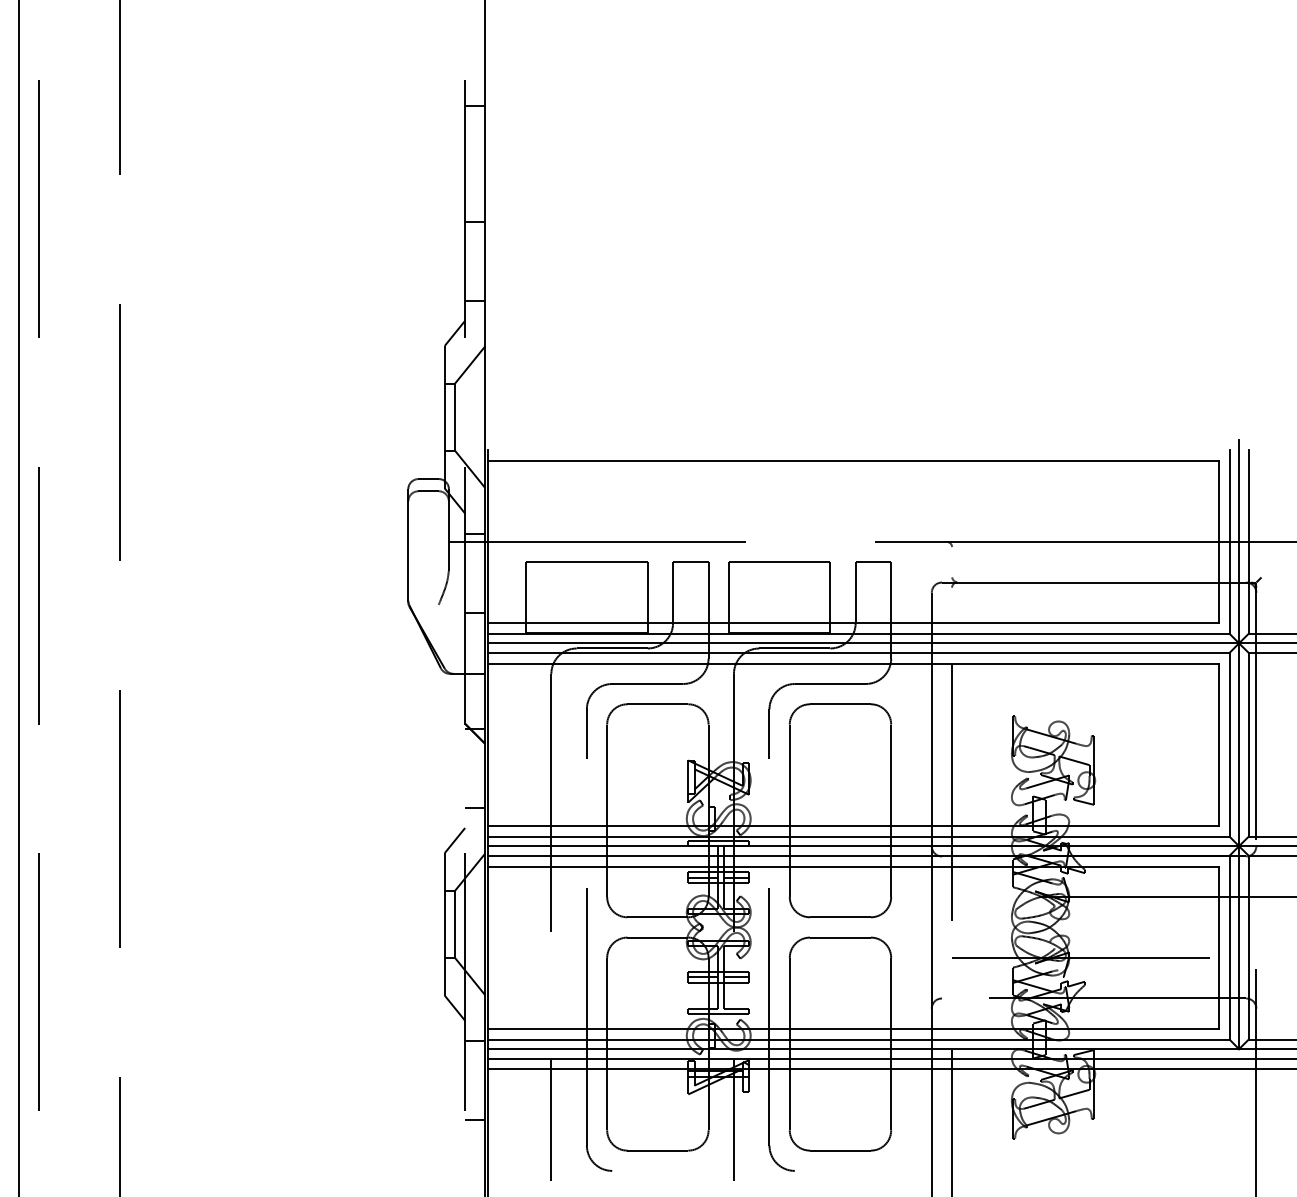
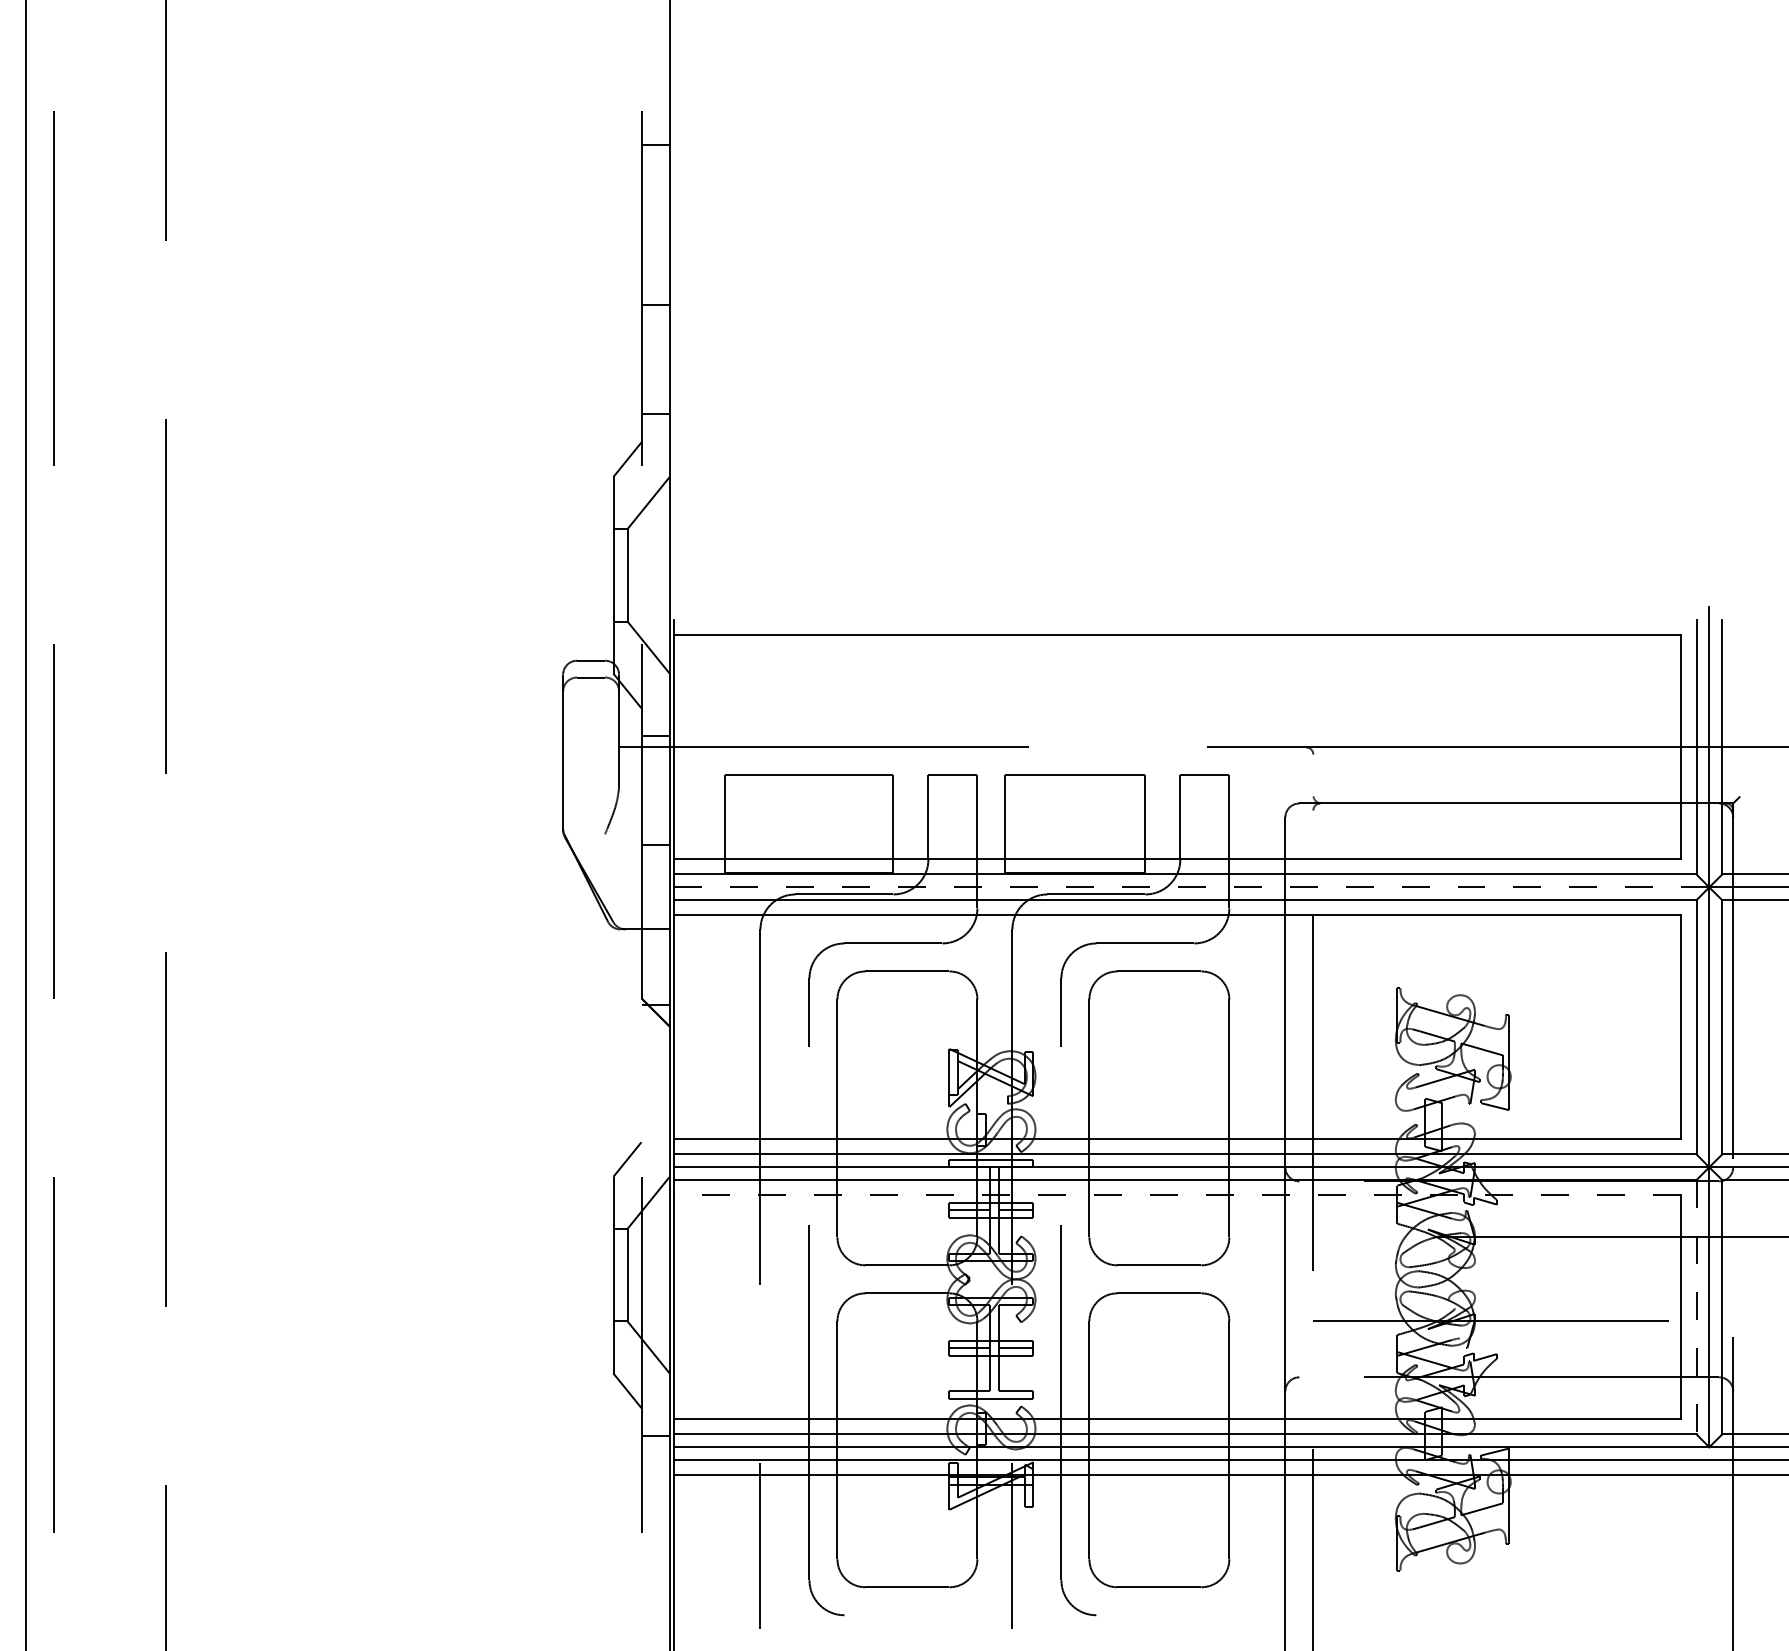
line: (863, 643) -> (1191, 887), solid -> dashed
line: (475, 807) -> (655, 1114), removed
line: (853, 866) -> (1177, 1195), solid -> dashed
line: (1229, 947) -> (1696, 1307), solid -> dashed
line: (475, 1120) -> (655, 1545), removed

